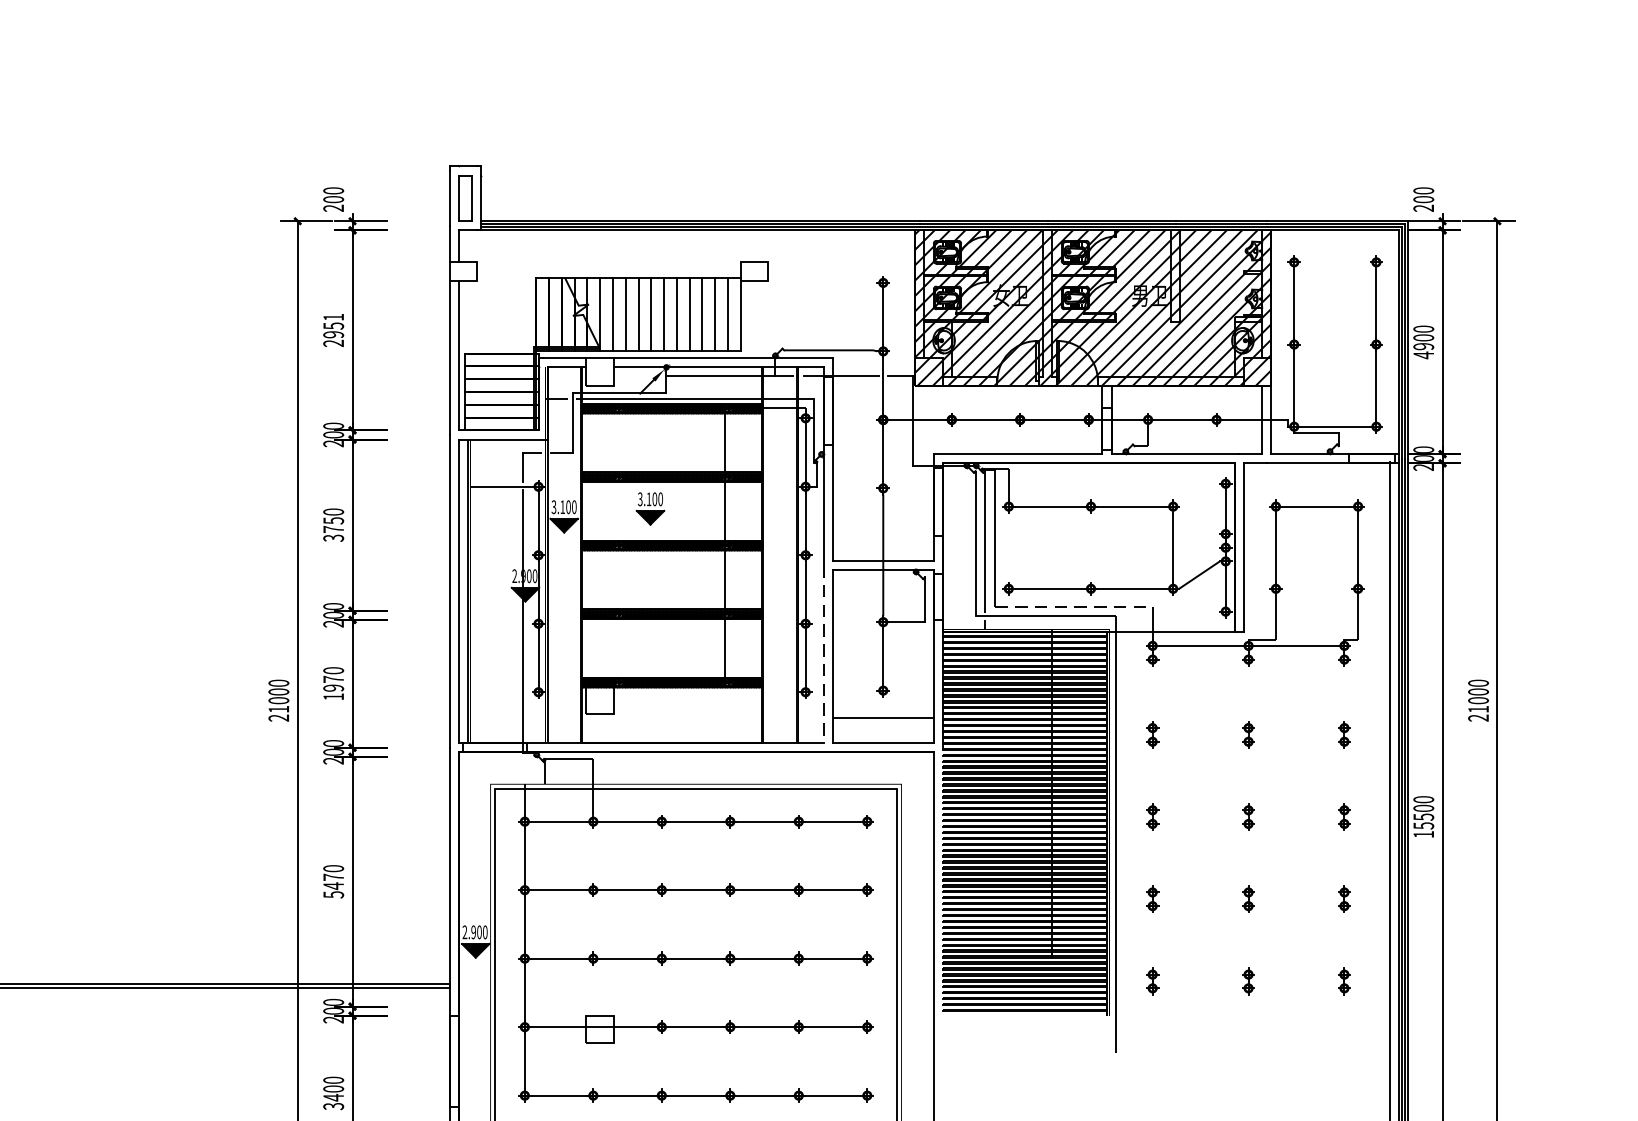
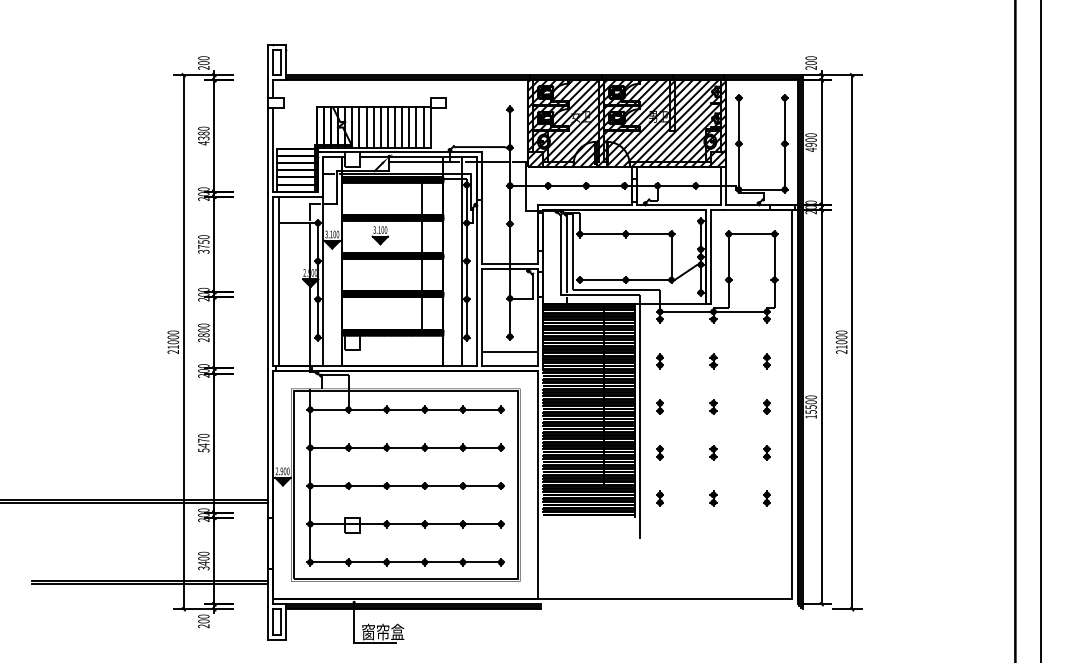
text: (333, 329) -> (203, 135), 2951 -> 4380
line: (1074, 607) -> (616, 290), dashed -> solid
line: (823, 654) -> (476, 316), dashed -> solid
text: (333, 688) -> (203, 335), 1970 -> 2800

